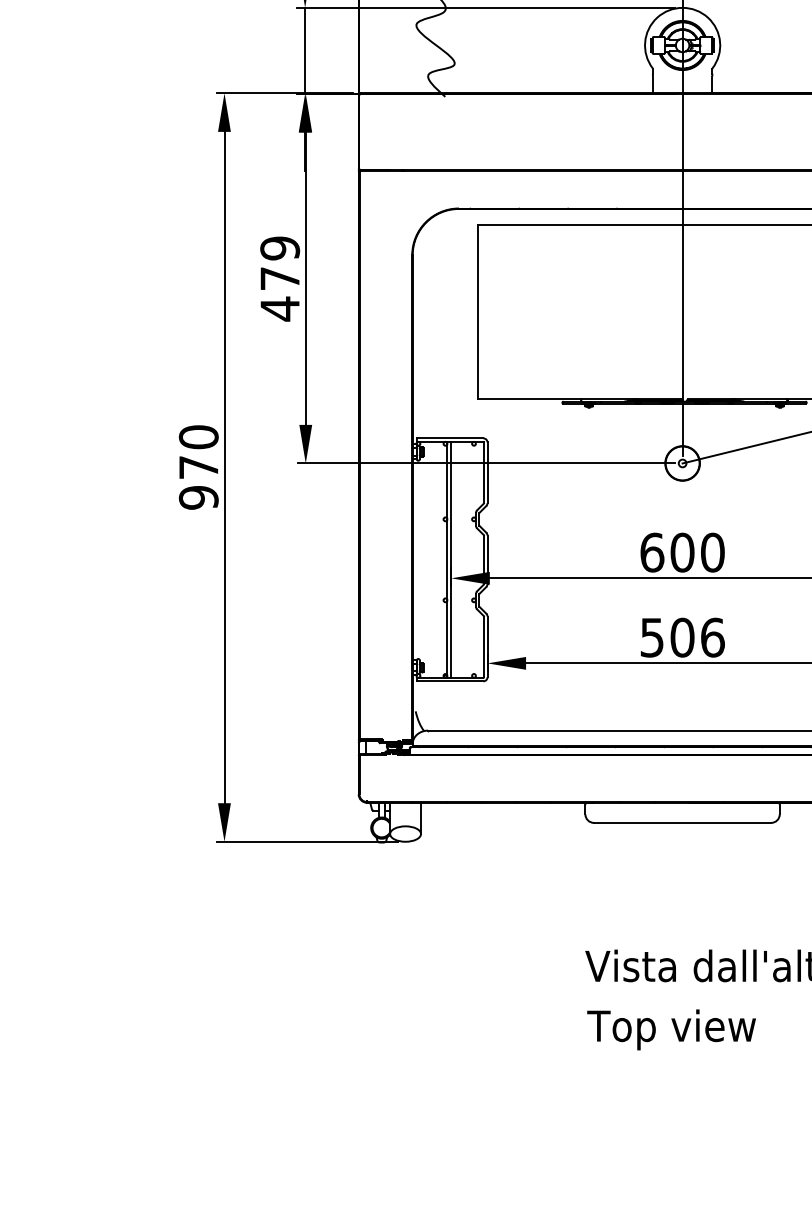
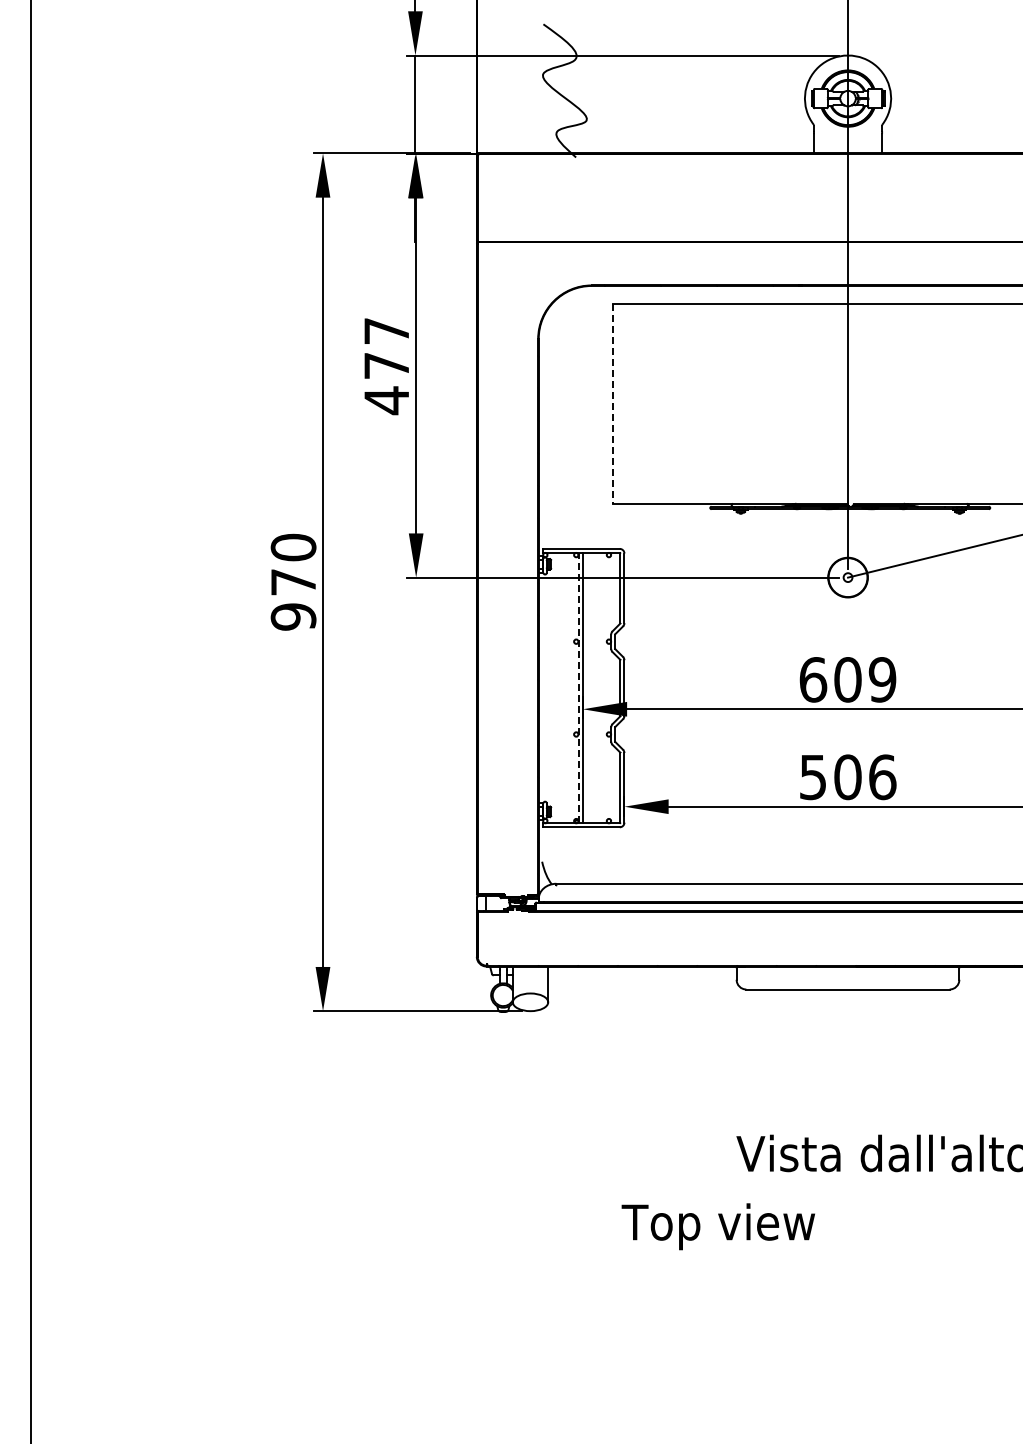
text: (279, 247) -> (386, 330), 479 -> 477
line: (477, 312) -> (613, 404), solid -> dashed
text: (712, 552) -> (882, 679), 600 -> 609
line: (447, 559) -> (578, 687), solid -> dashed
text: (670, 1029) -> (717, 1226), moved

